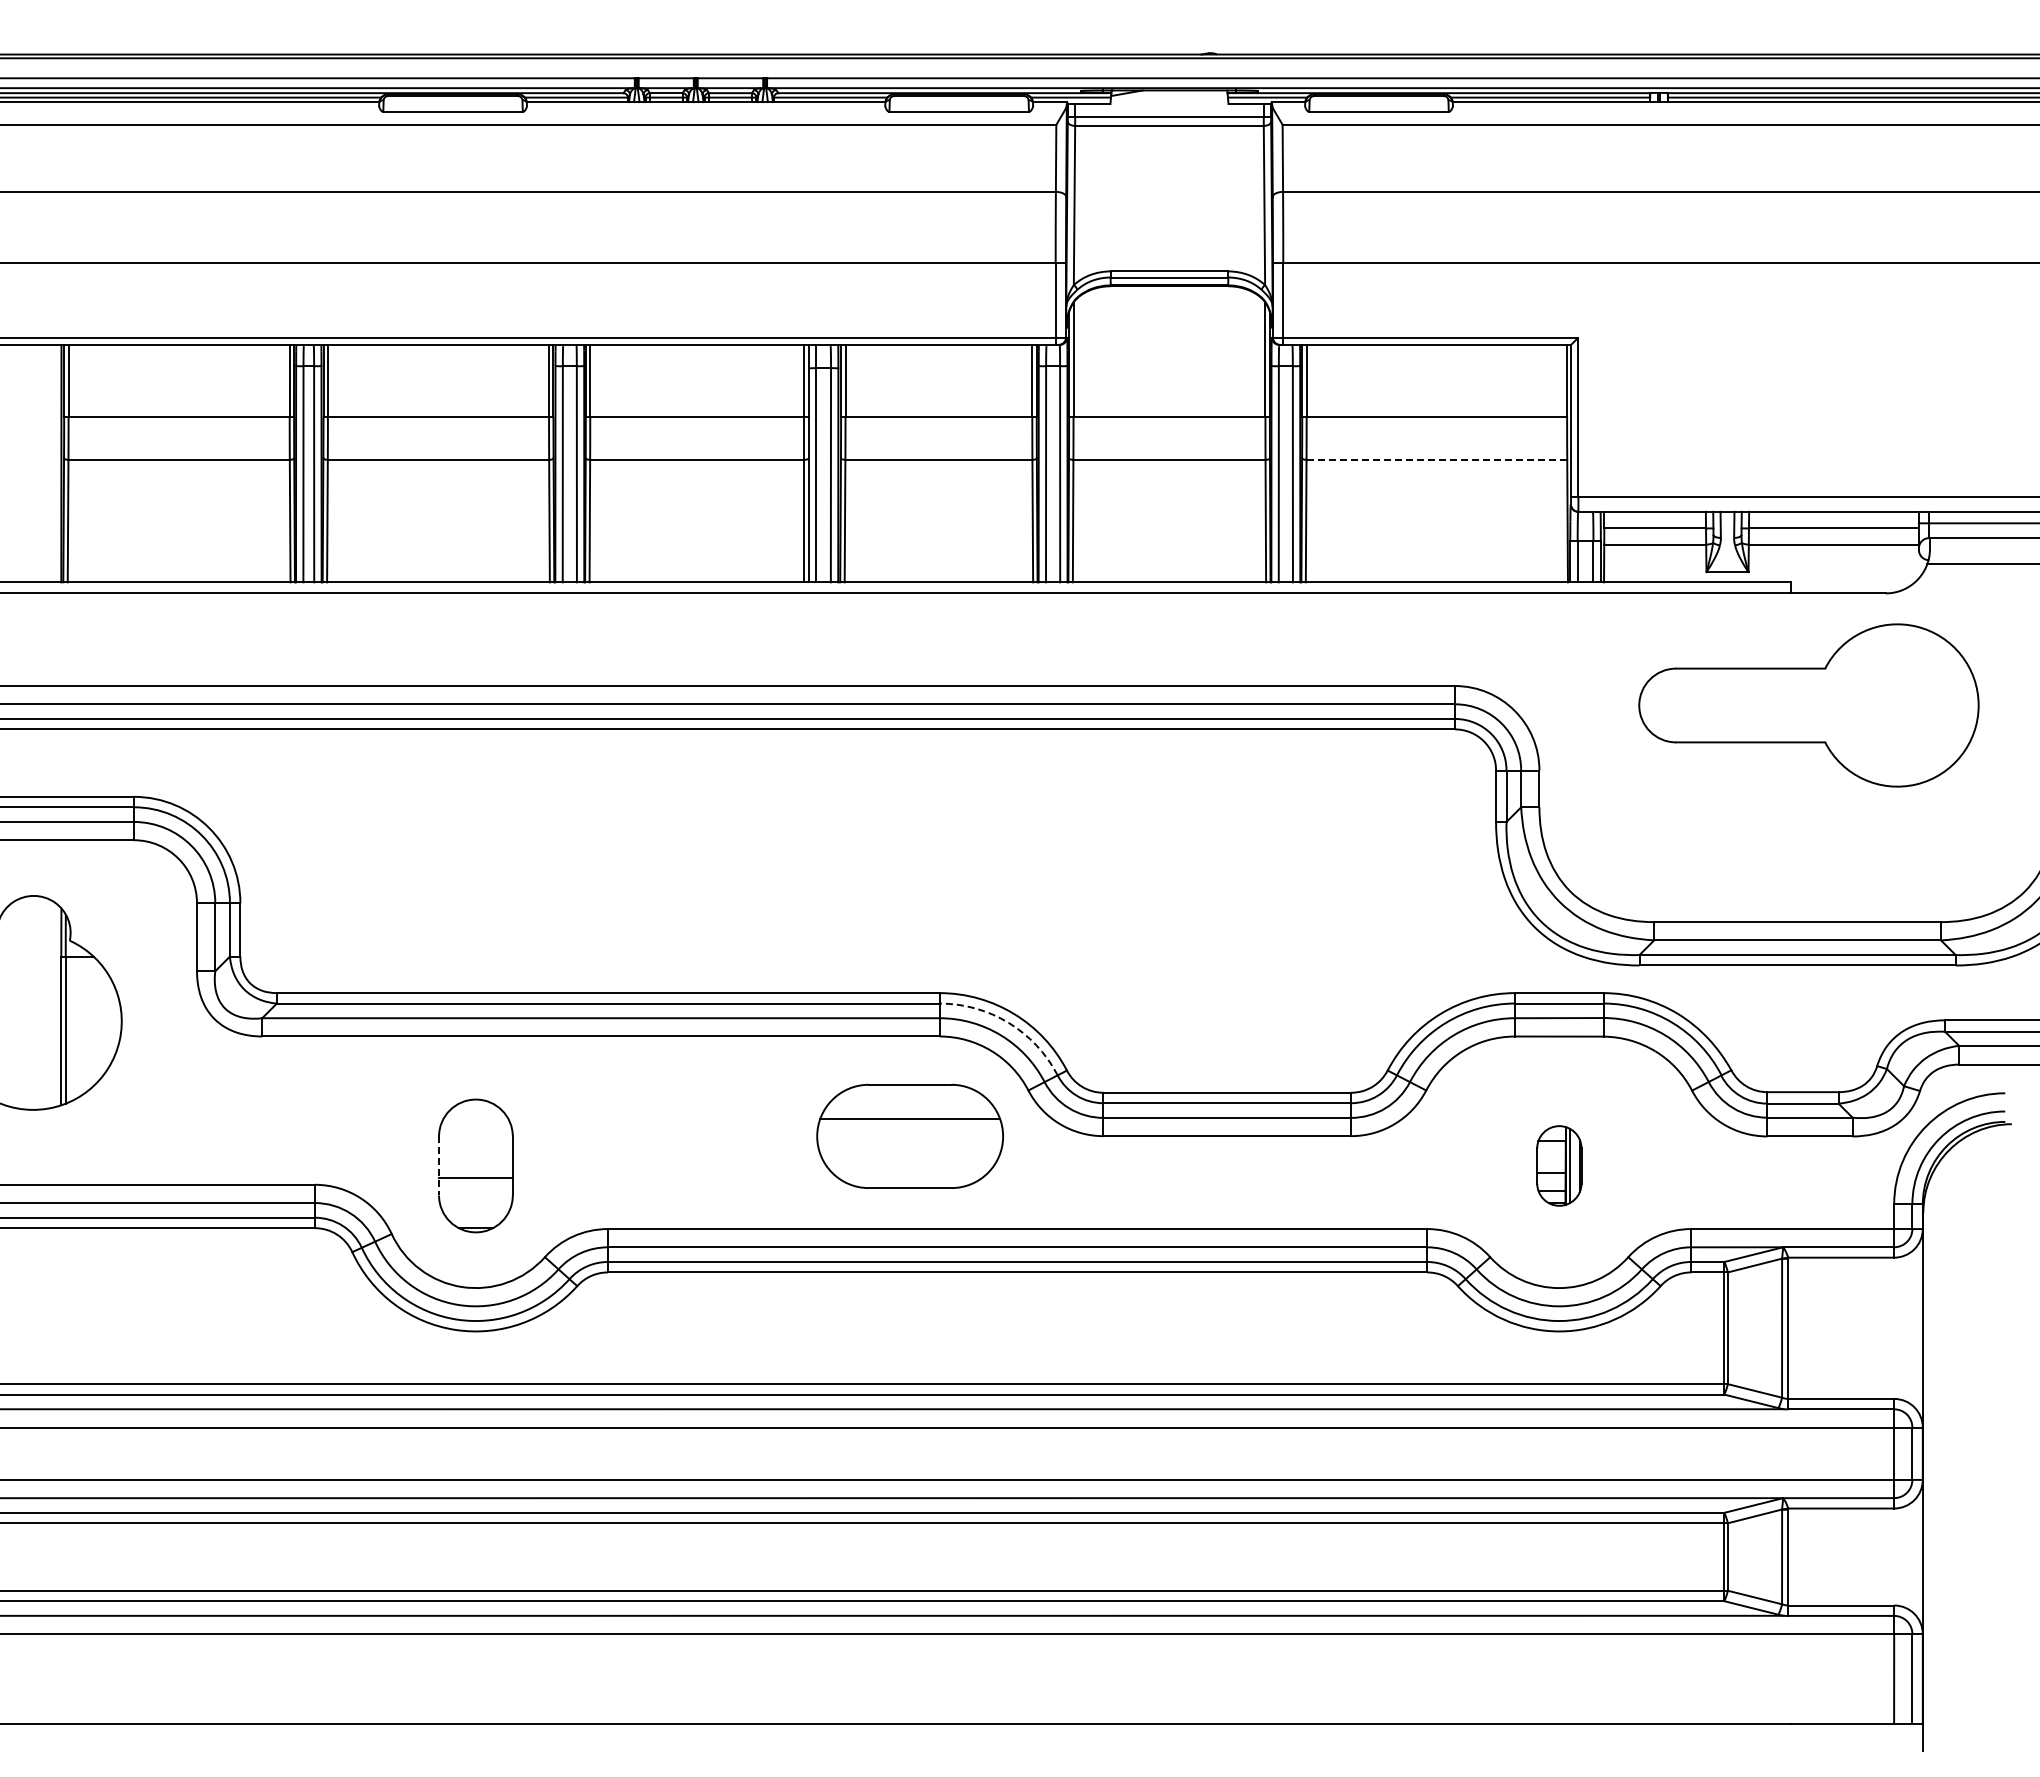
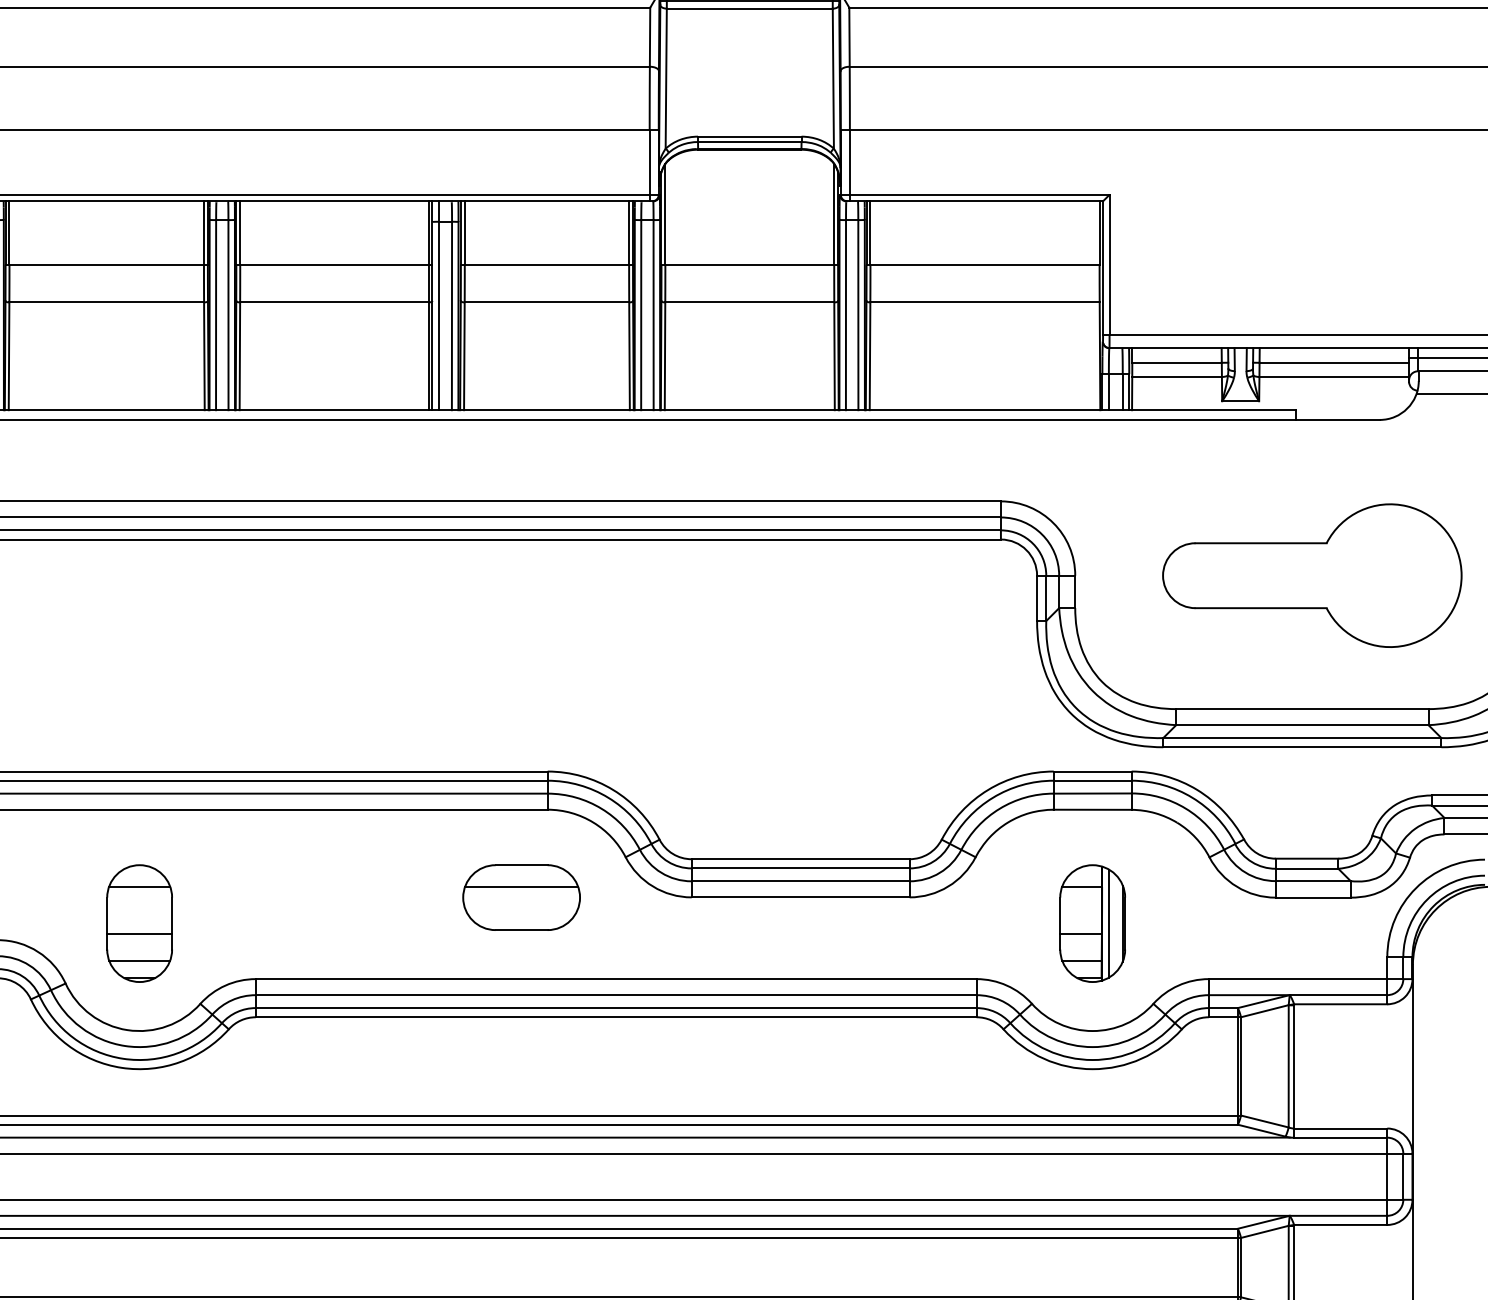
line: (1437, 459) -> (985, 302), dashed -> solid
part: (1808, 705) -> (1311, 575), moved
arc: (1008, 1022) -> (608, 797), dashed -> solid
line: (475, 1124) -> (139, 887), added
part: (909, 1136) -> (521, 897), size x0.71
line: (439, 1165) -> (107, 923), dashed -> solid
part: (1559, 1165) -> (1092, 923), size x1.67
line: (475, 1207) -> (139, 960), added

